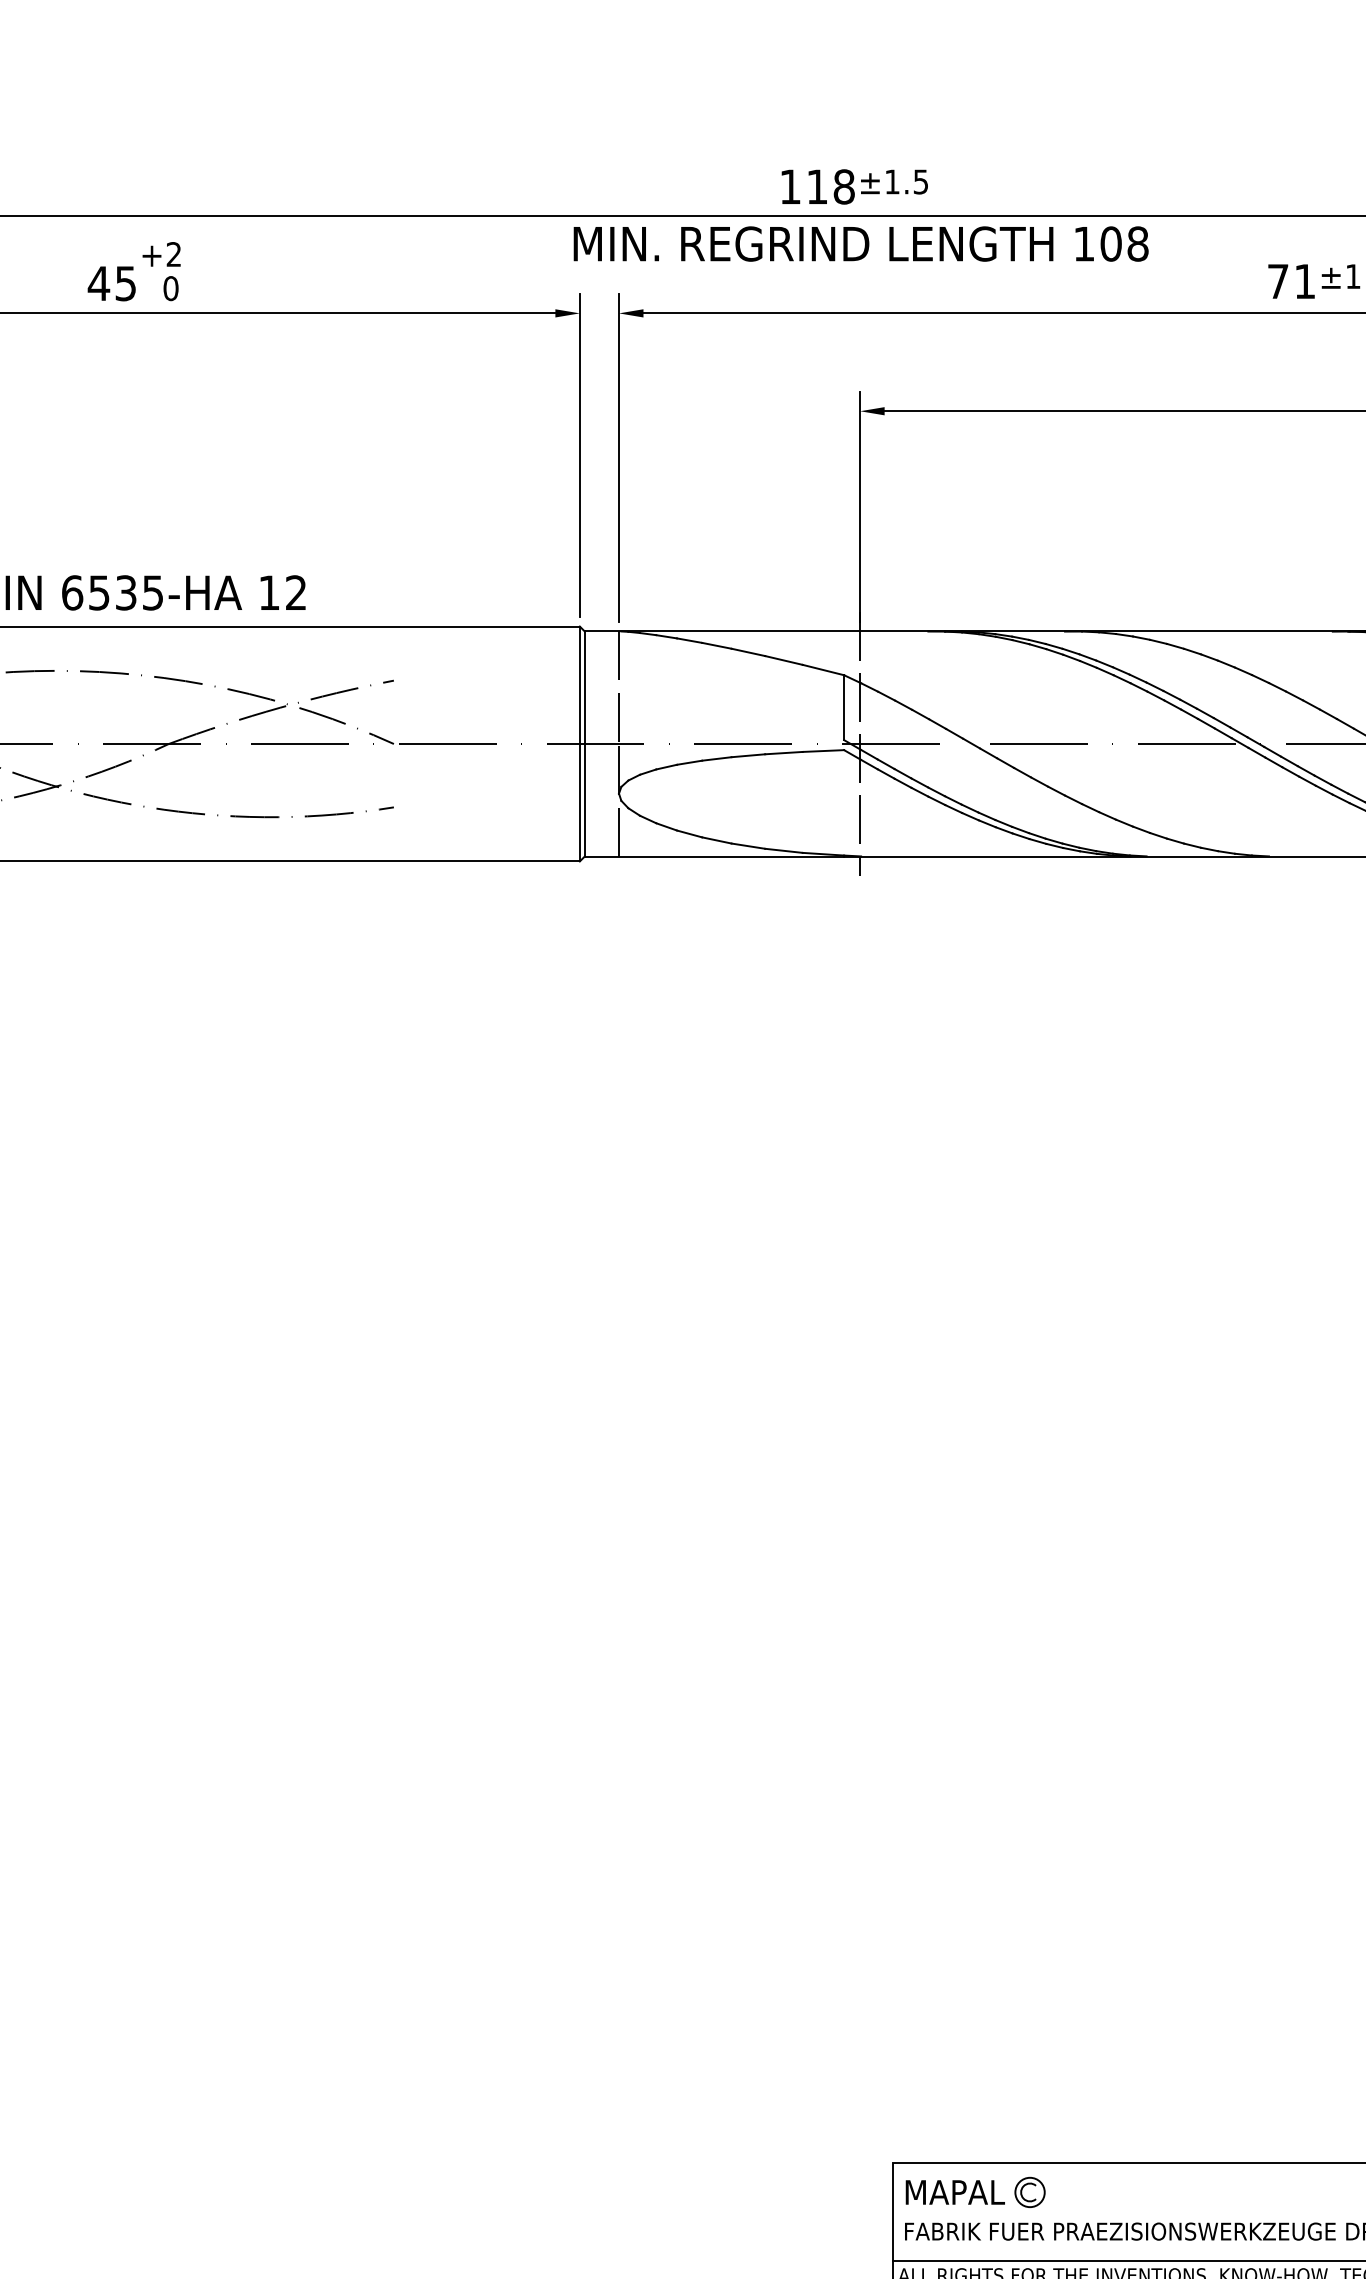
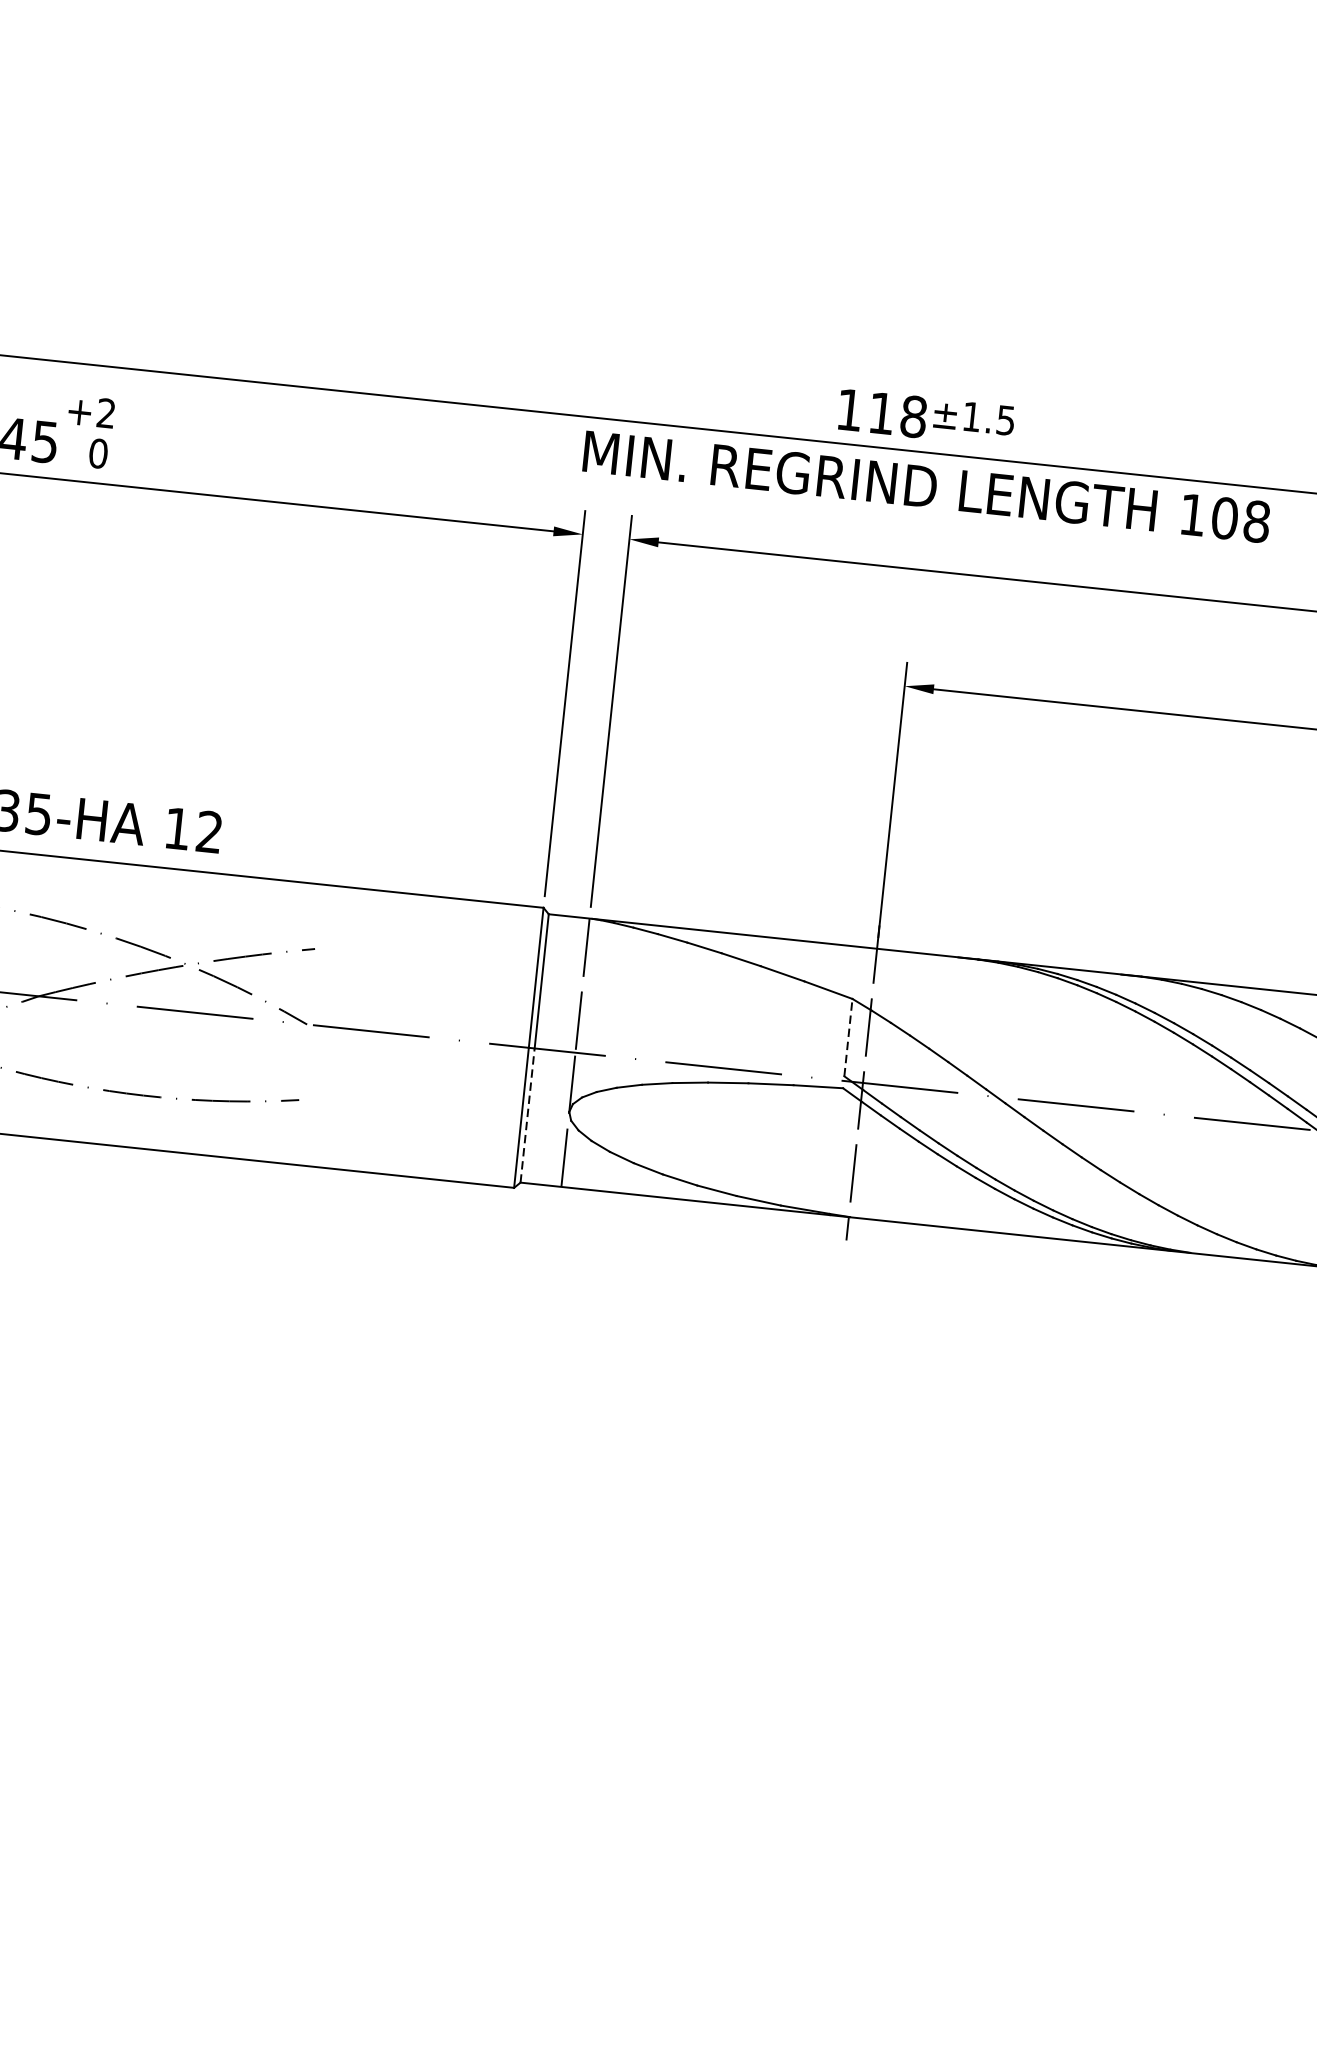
line: (844, 707) -> (848, 1037), solid -> dashed
line: (584, 799) -> (527, 1114), solid -> dashed

